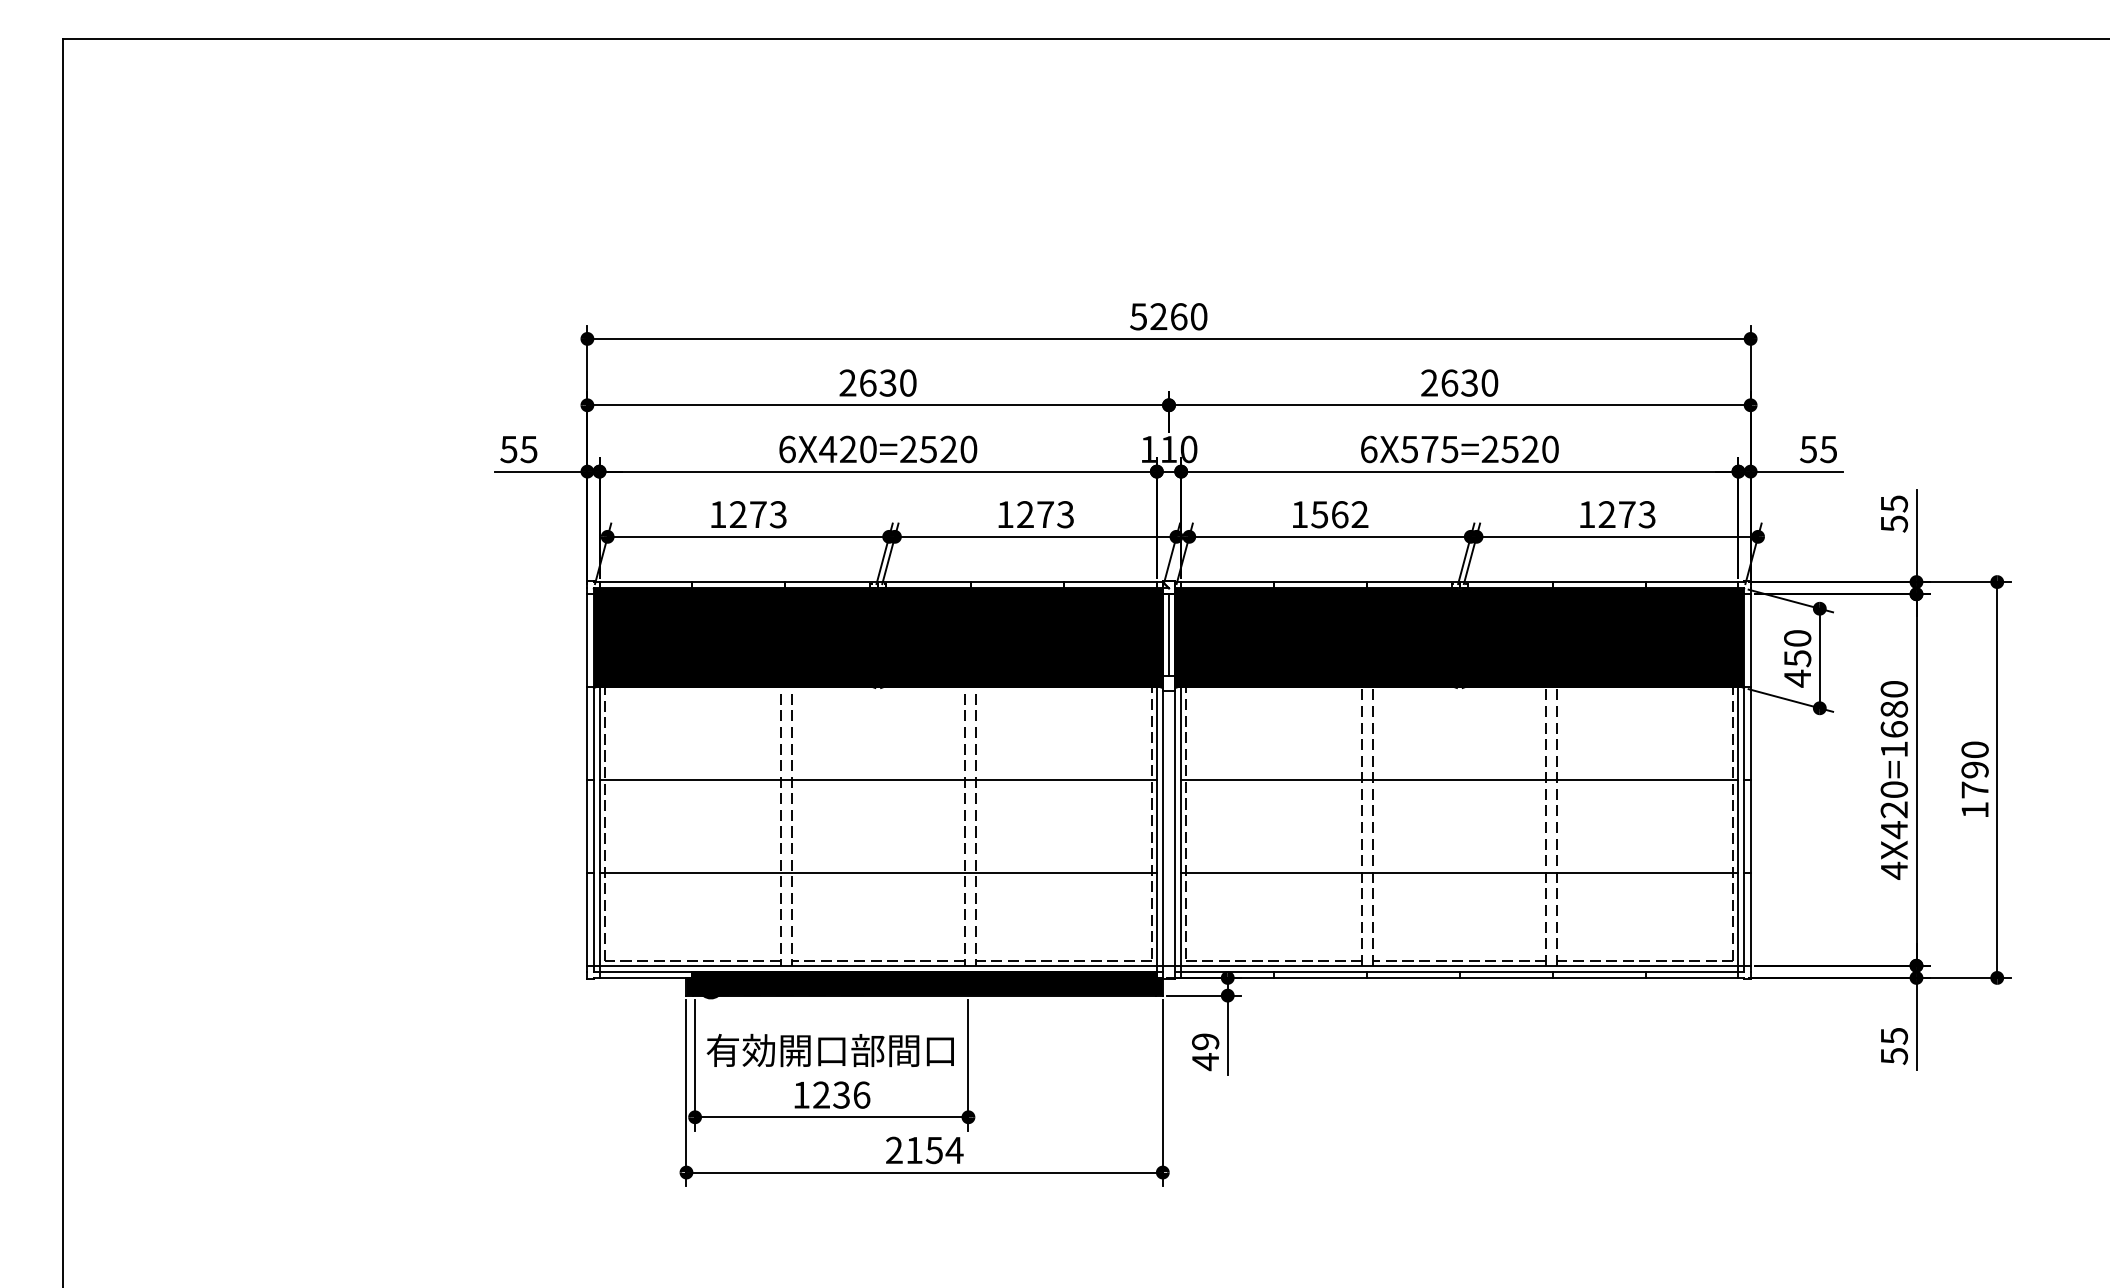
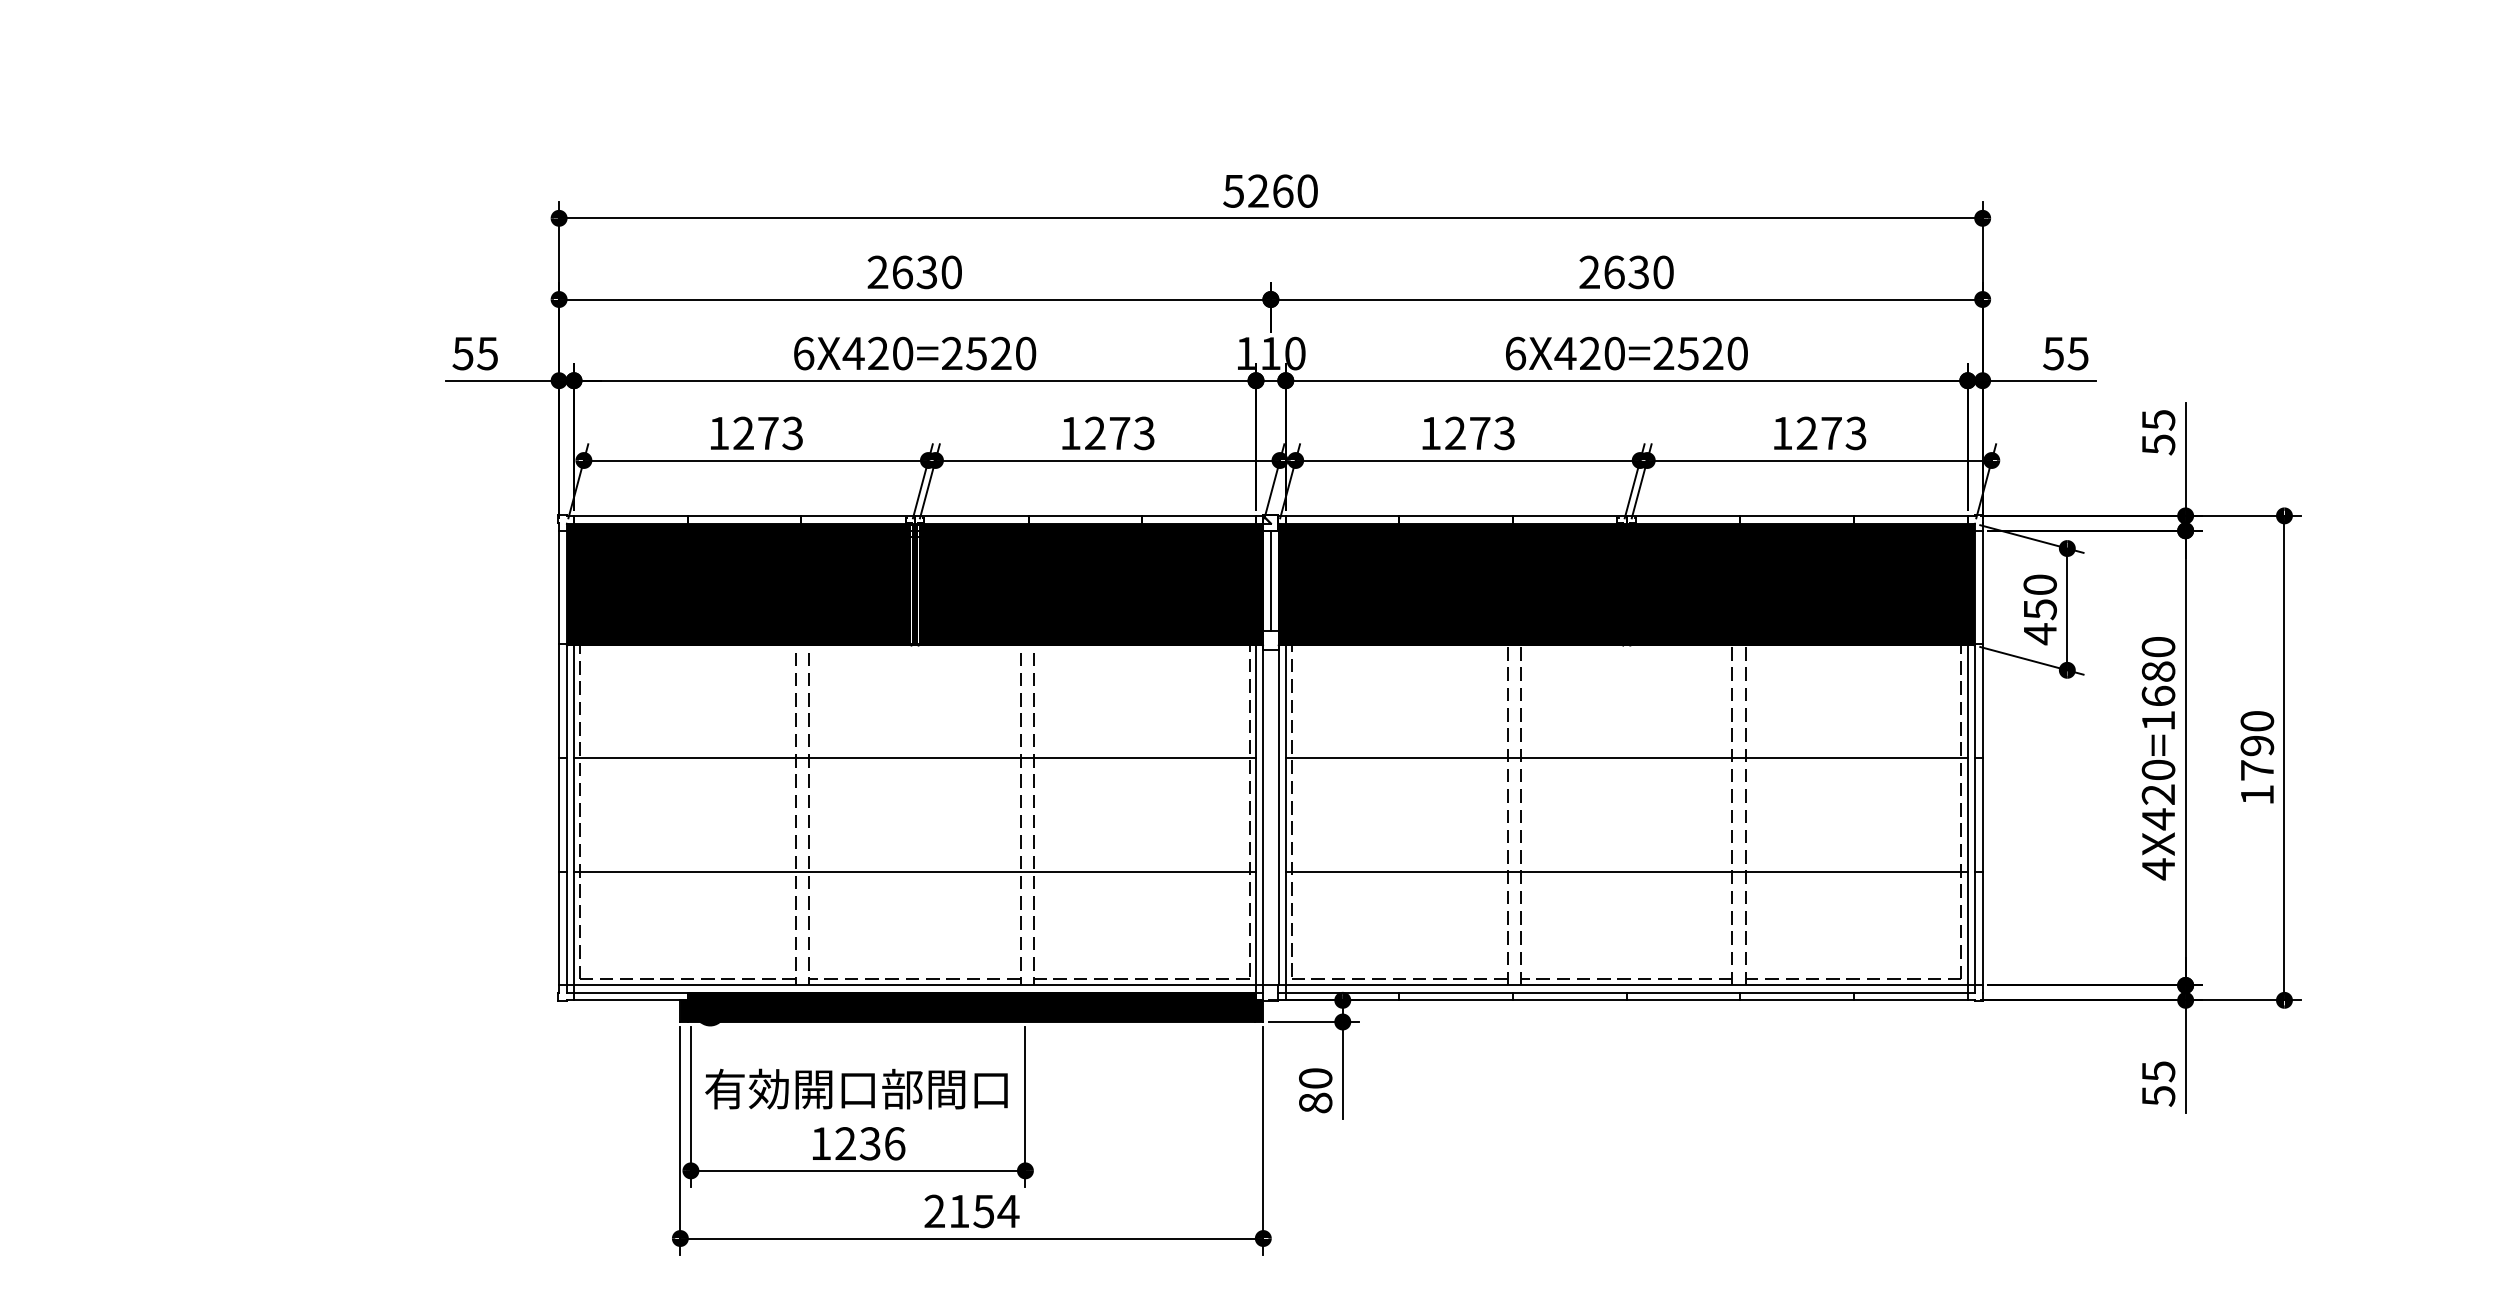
text: (1429, 449) -> (1589, 353), 6X575=2520 -> 6X420=2520
text: (1339, 514) -> (1479, 433), 1562 -> 1273
text: (1205, 1052) -> (1315, 1091), 49 -> 80

